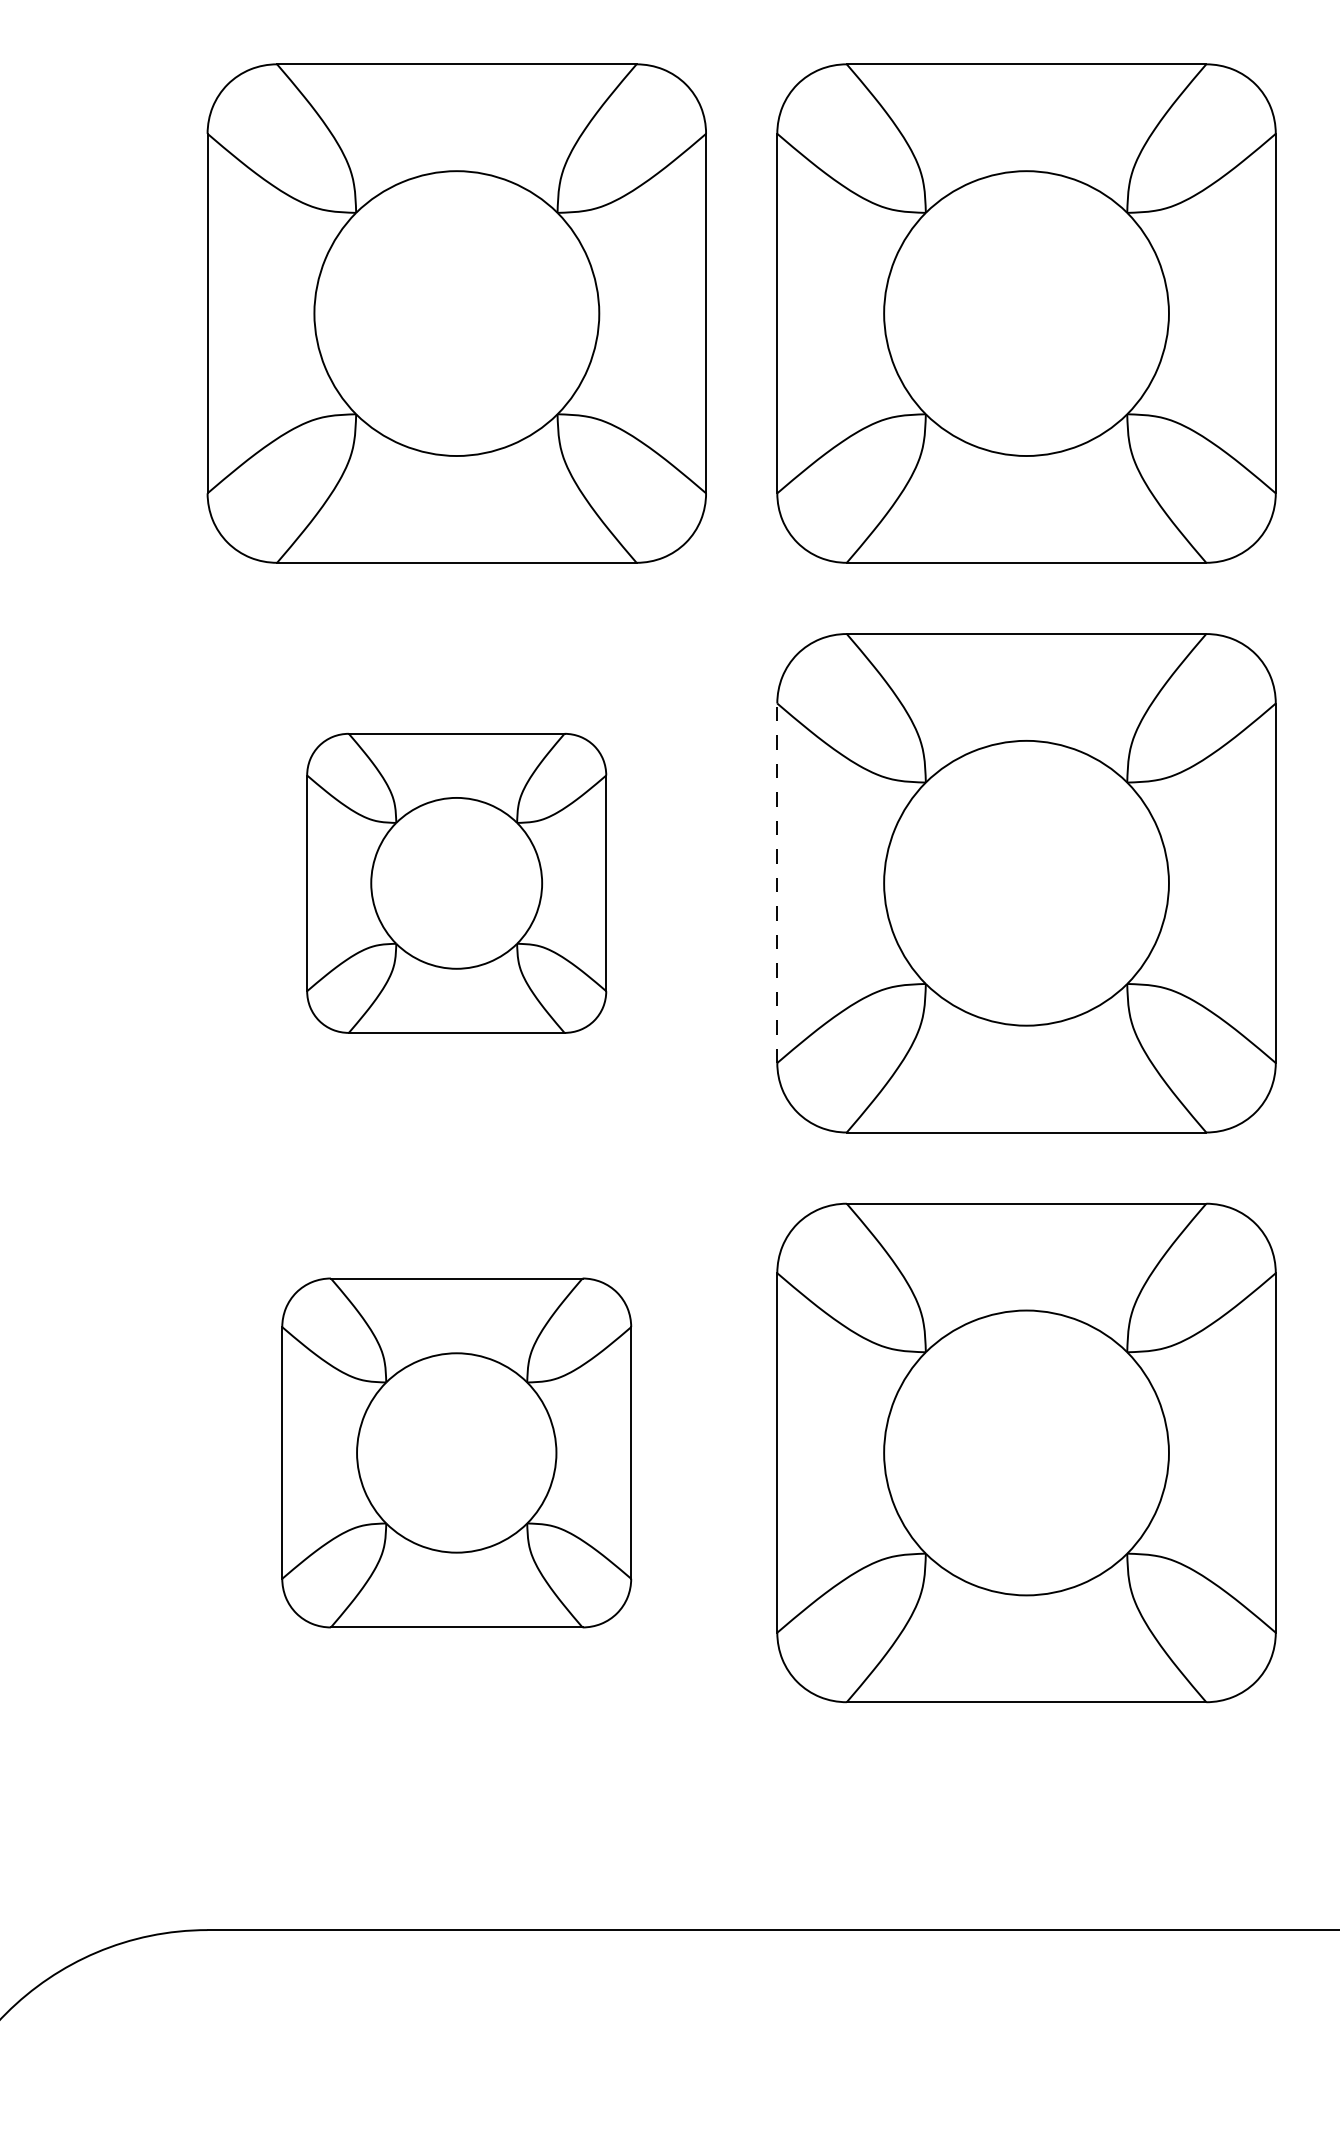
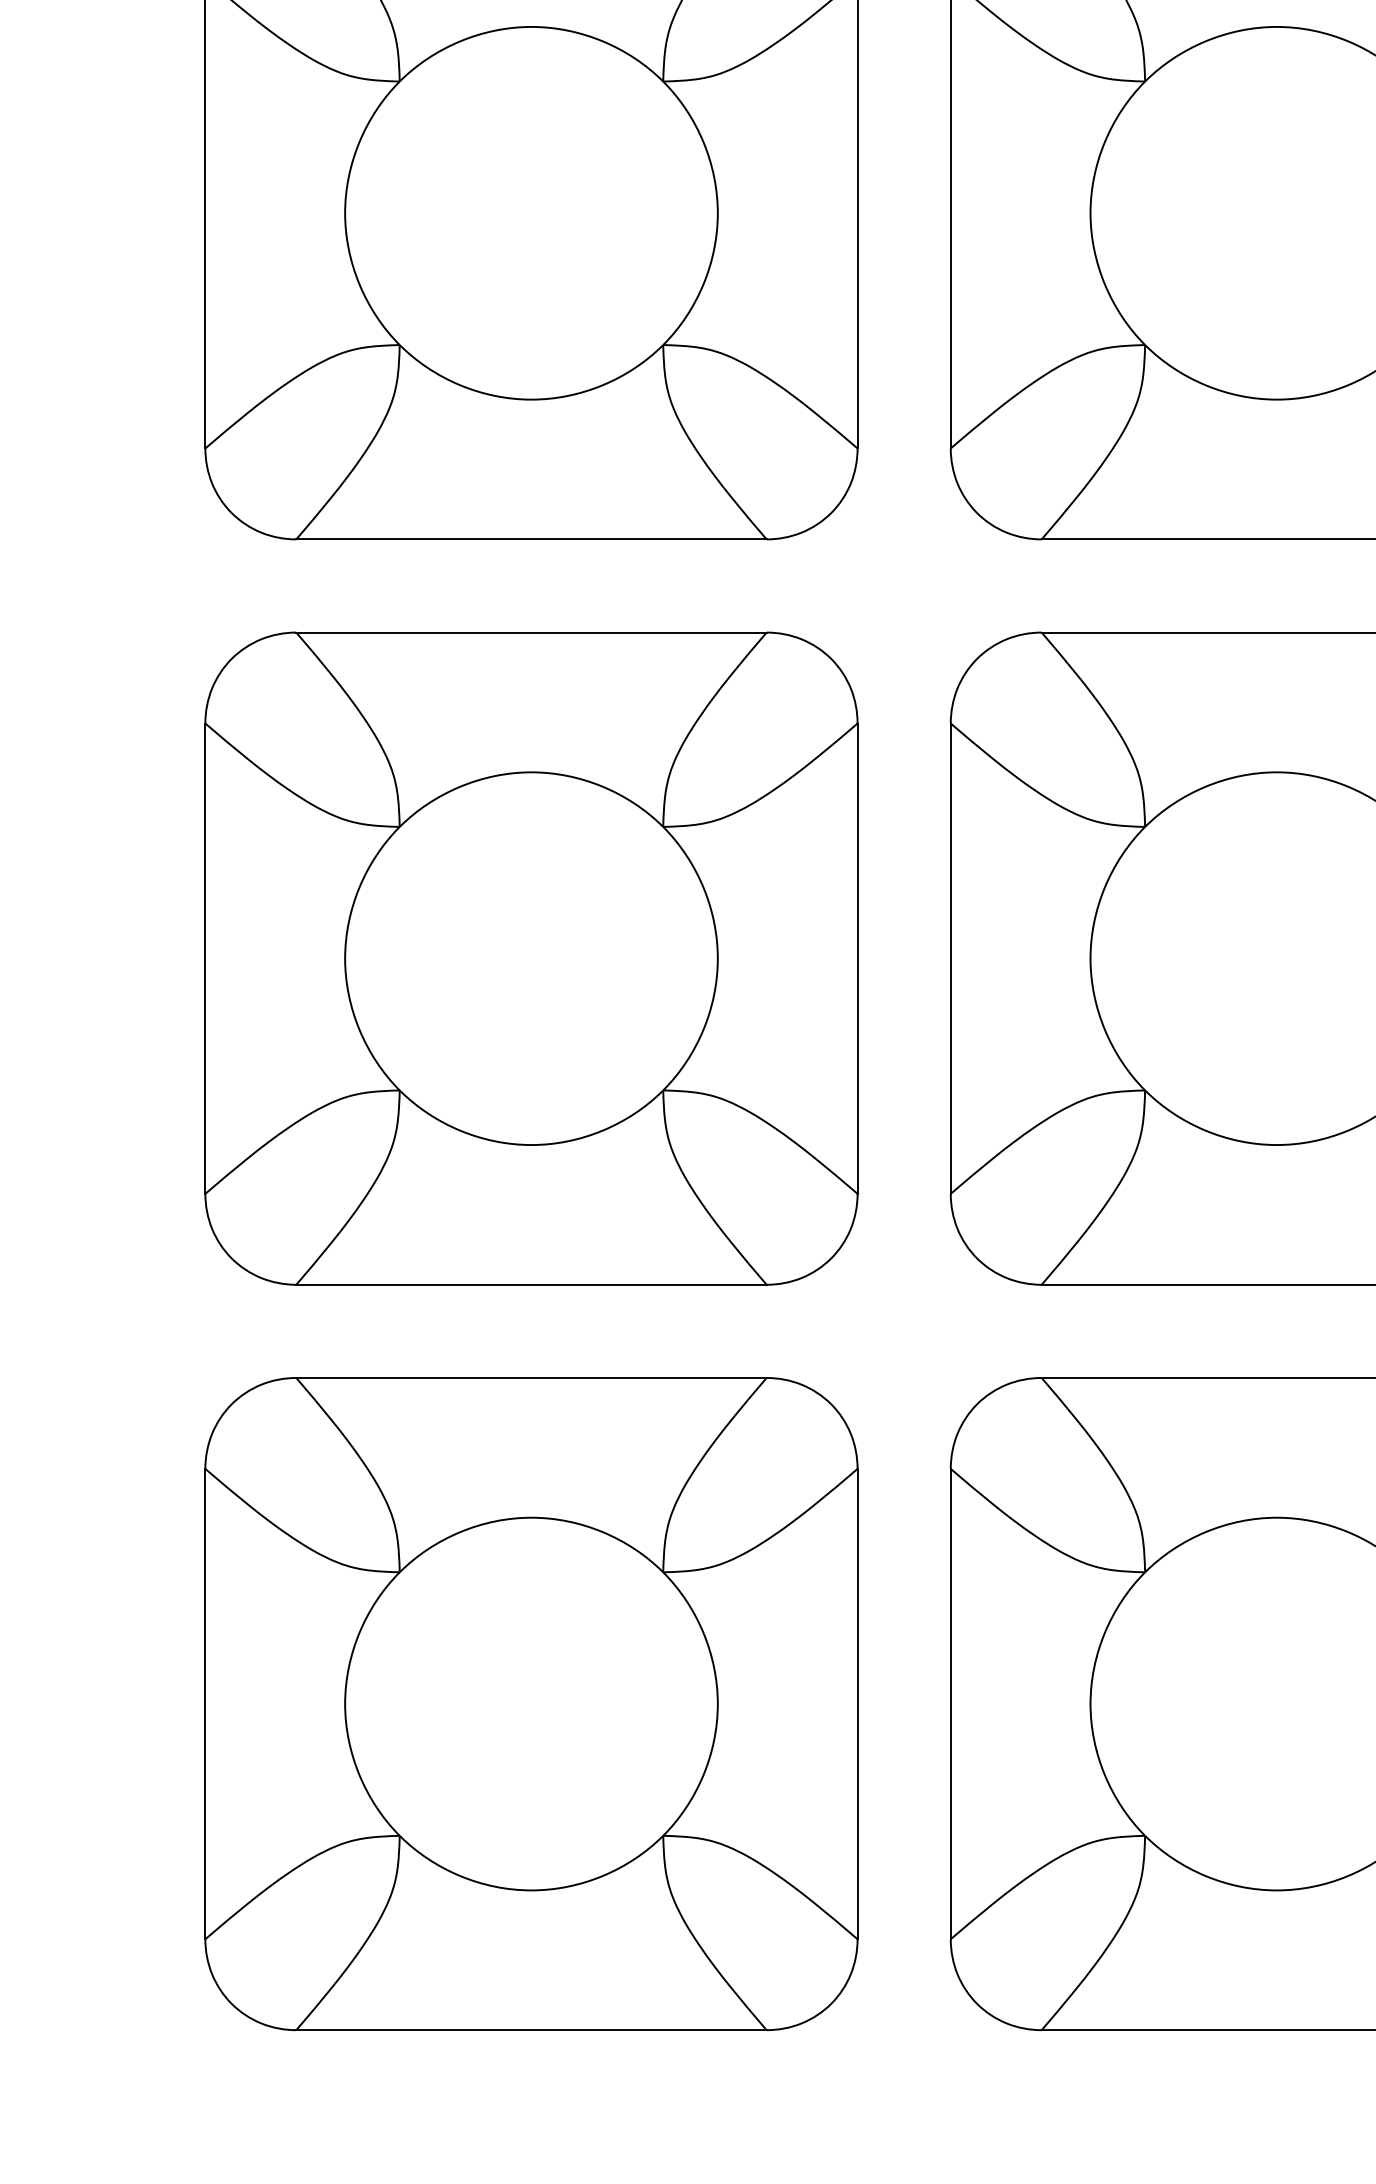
part: (456, 883) -> (531, 958), size x1.67
line: (777, 883) -> (951, 958), dashed -> solid
part: (456, 1452) -> (531, 1703), size x1.43

